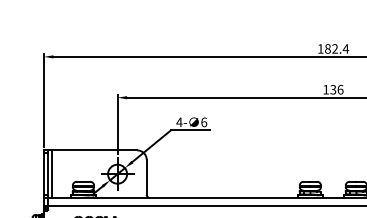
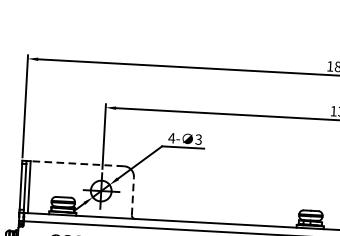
text: (204, 122) -> (199, 139), 6 -> 3
line: (94, 150) -> (77, 163), solid -> dashed
line: (146, 176) -> (132, 195), solid -> dashed

